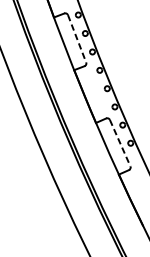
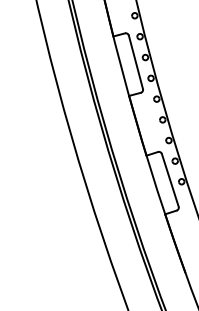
line: (76, 39) -> (135, 62), dashed -> solid
line: (120, 143) -> (170, 180), dashed -> solid

